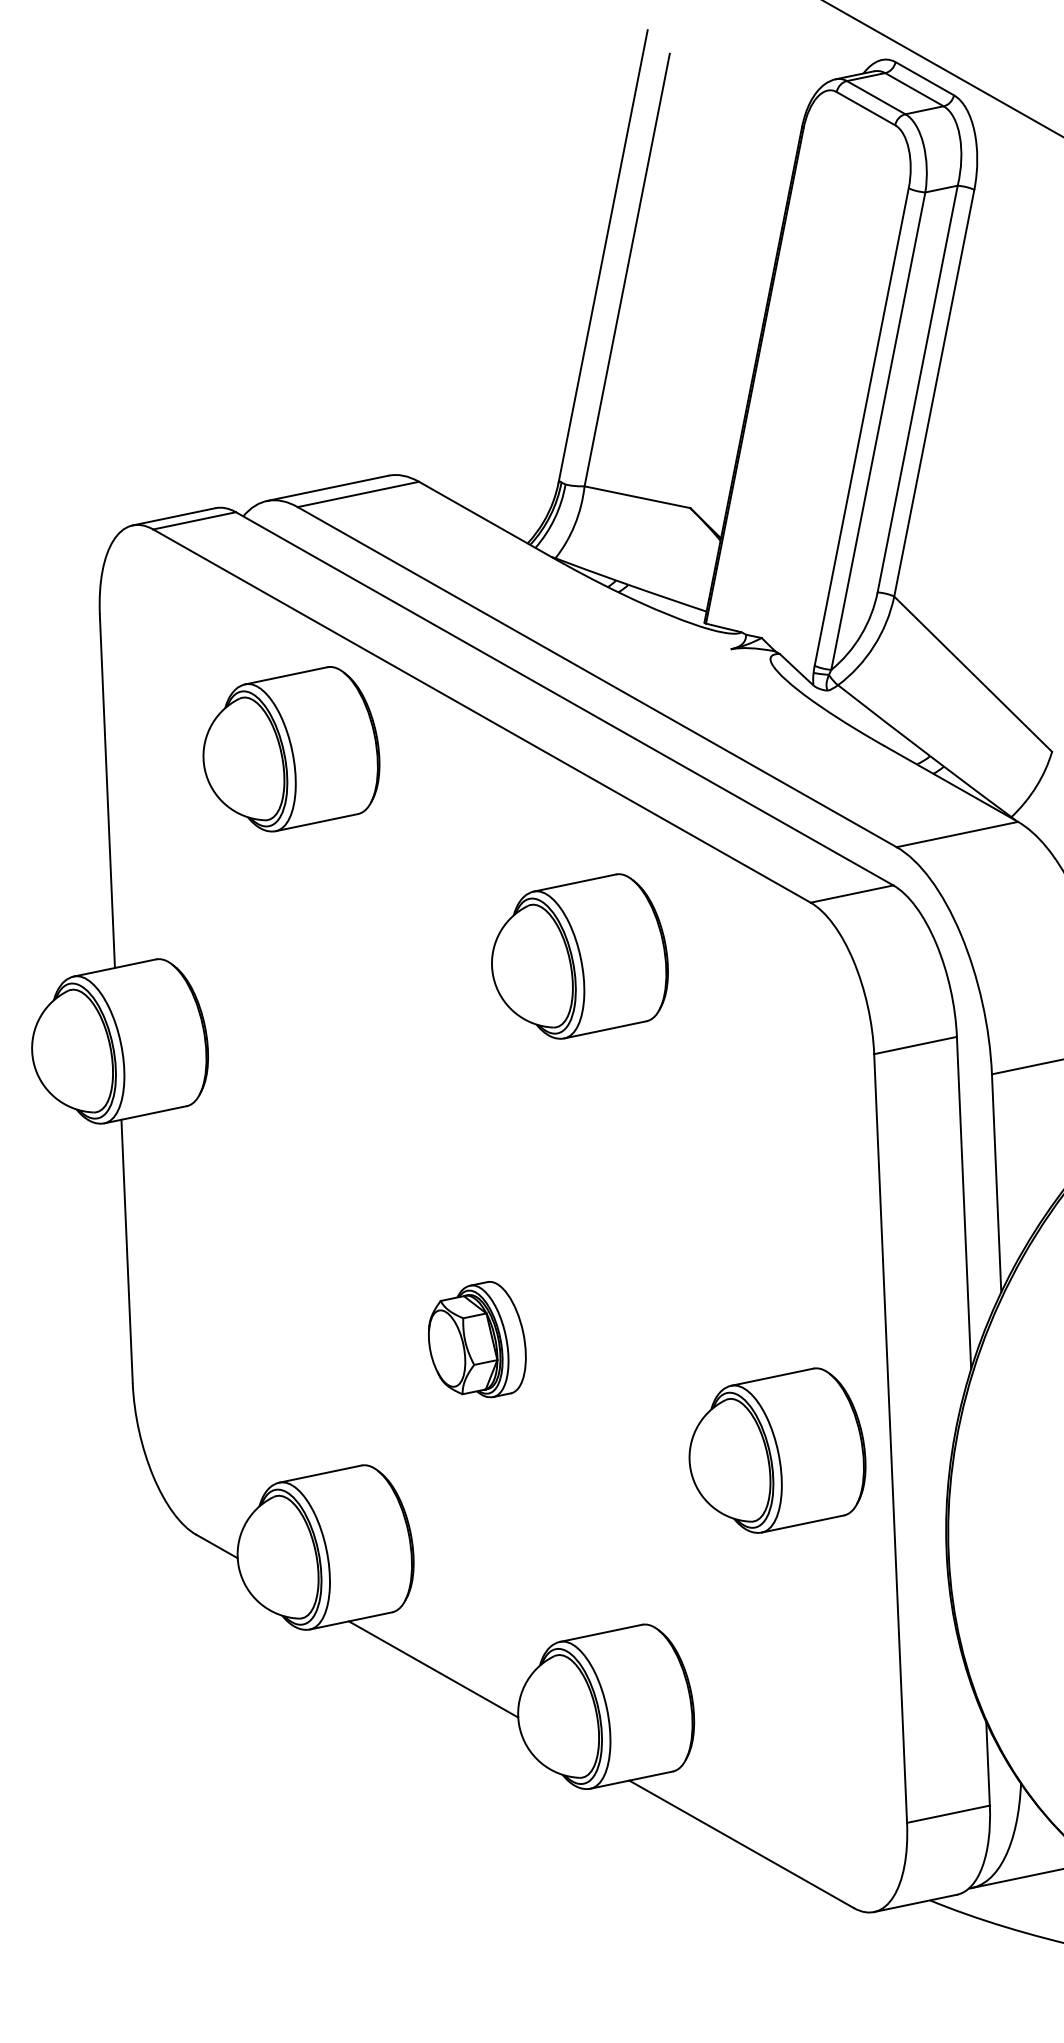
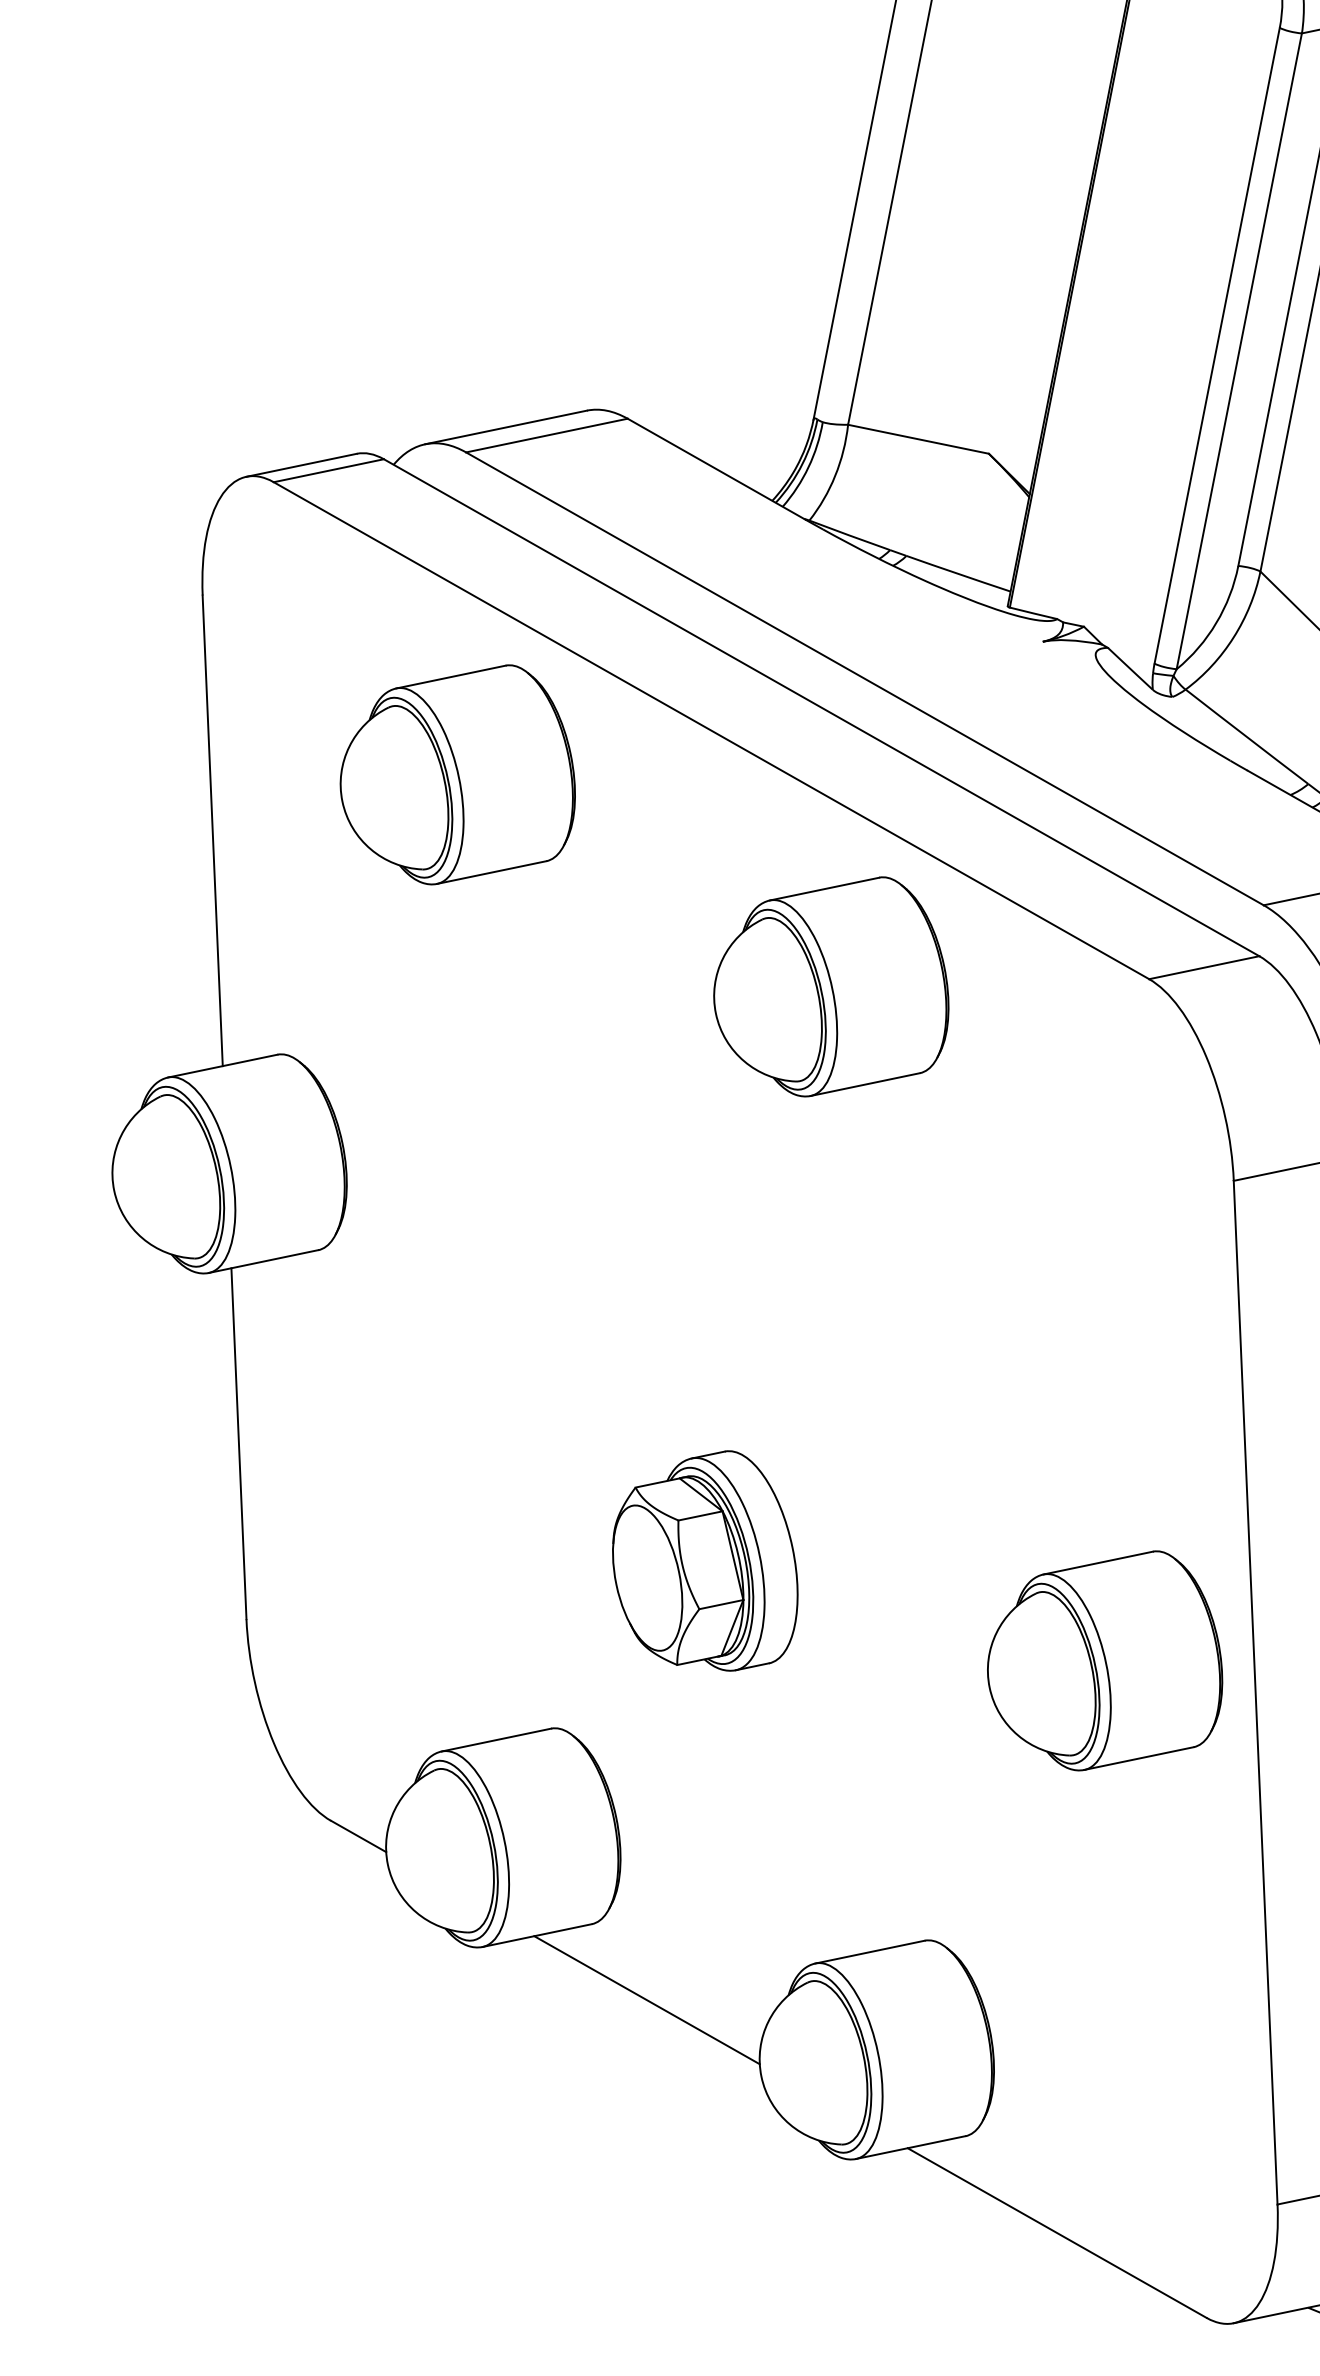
part: (579, 956) -> (830, 986), moved
part: (477, 1339) -> (705, 1560), size x1.43
part: (777, 1450) -> (1105, 1660), moved

